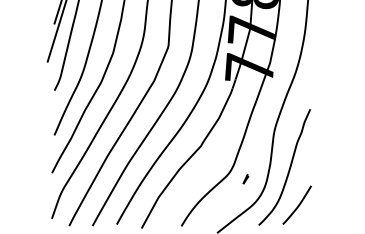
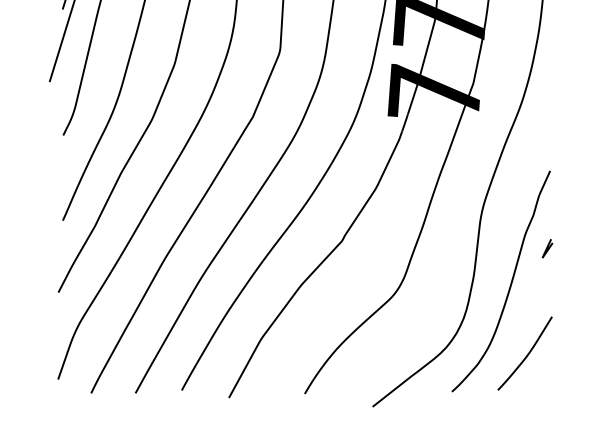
line: (245, 179) -> (546, 249), moved

